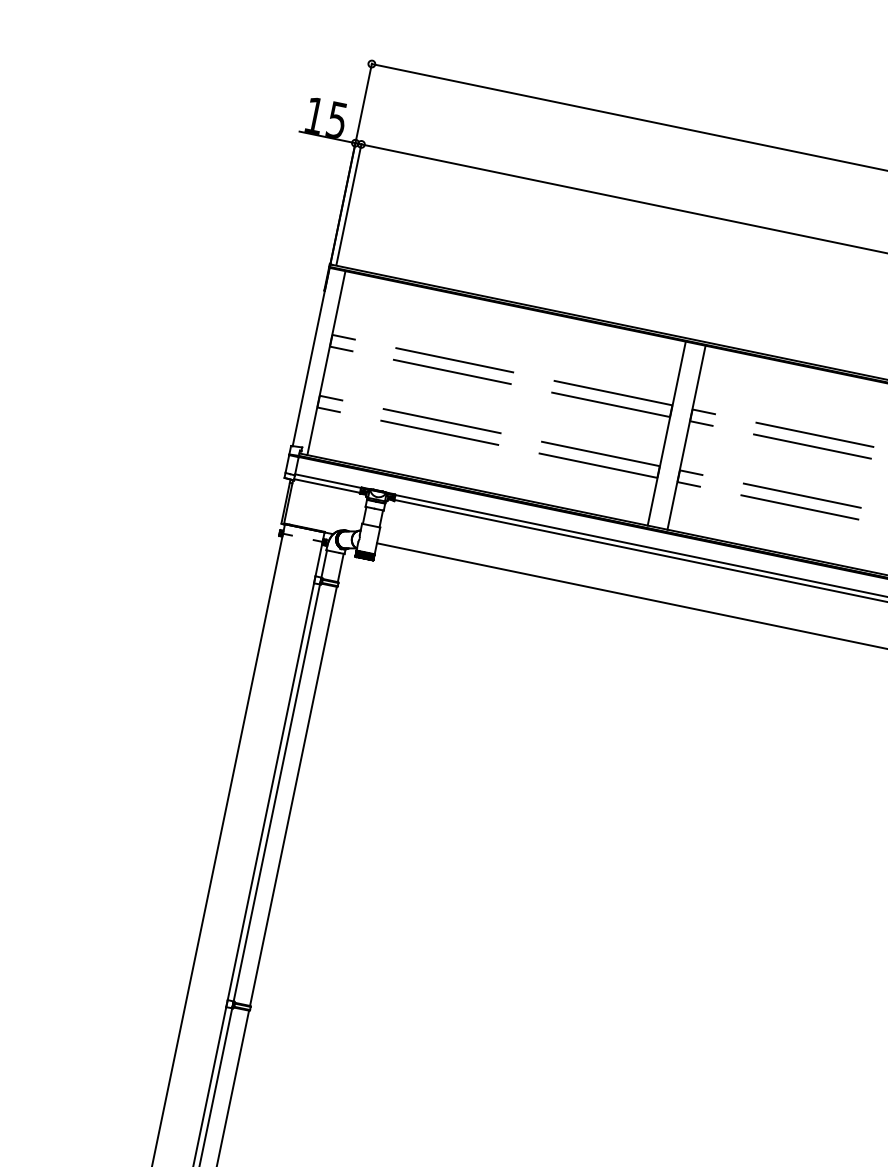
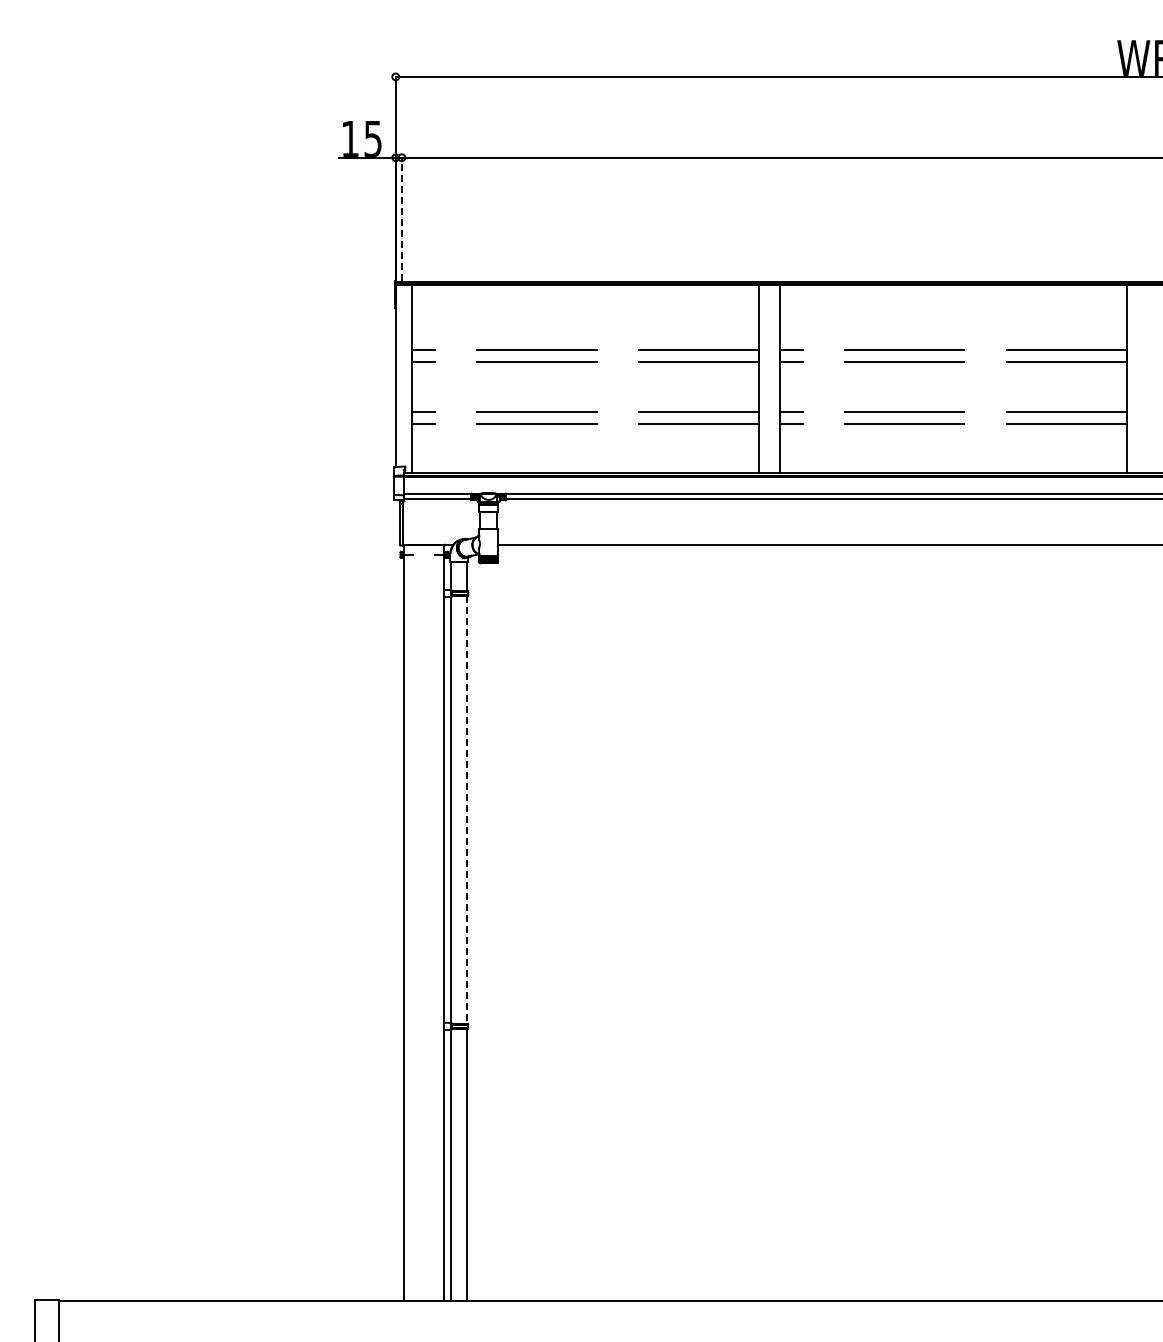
line: (348, 204) -> (401, 219), solid -> dashed
line: (293, 795) -> (467, 809), solid -> dashed

